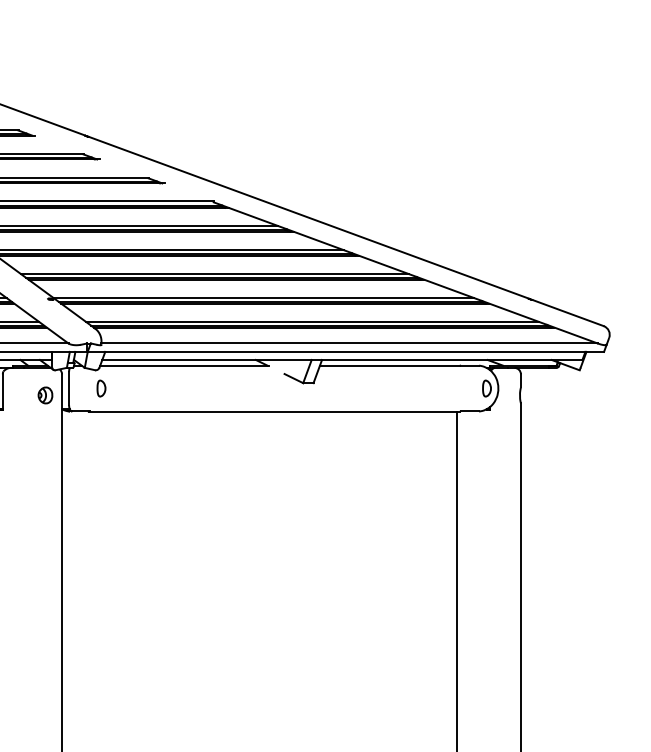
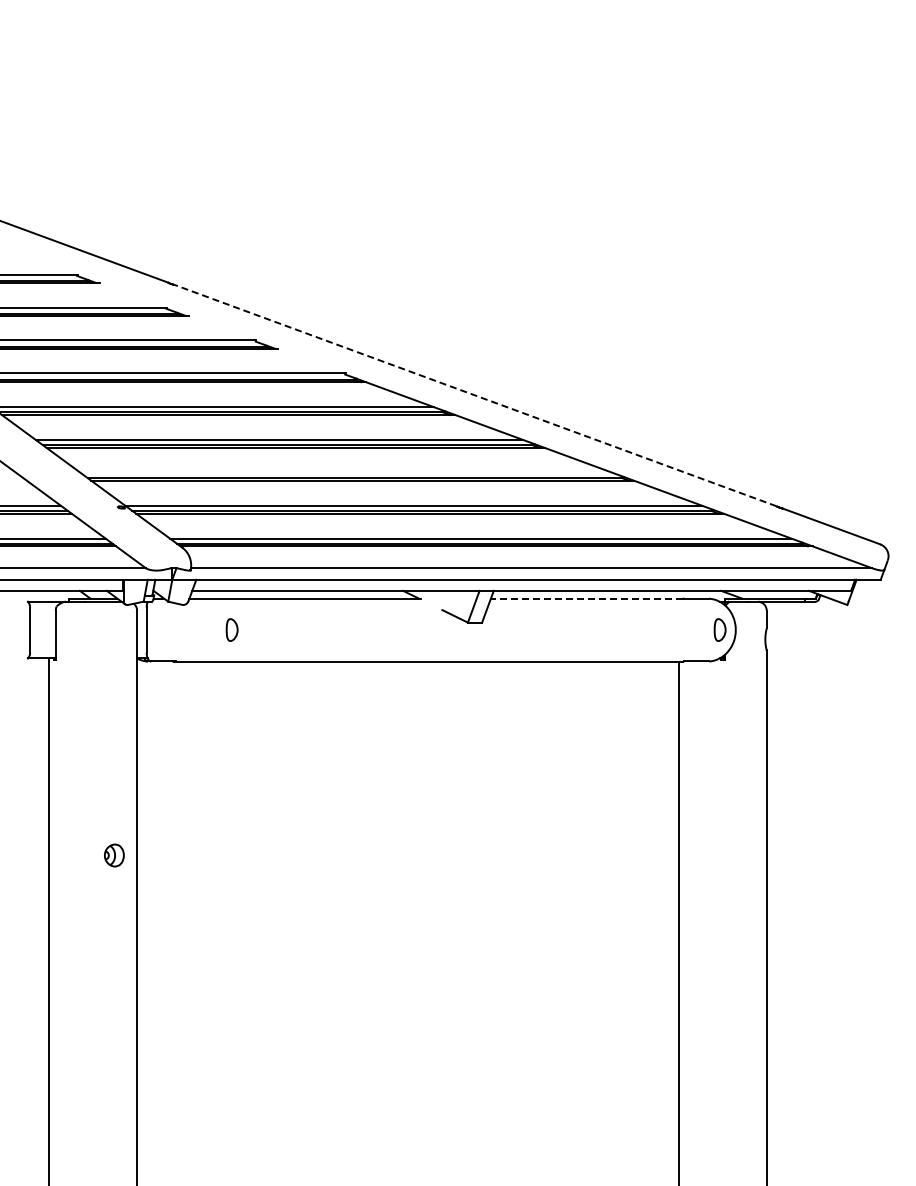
line: (308, 217) -> (475, 395), solid -> dashed
line: (214, 273) -> (346, 472), removed
line: (389, 365) -> (586, 598), solid -> dashed
part: (101, 388) -> (231, 629), moved
part: (45, 395) -> (114, 855), moved

